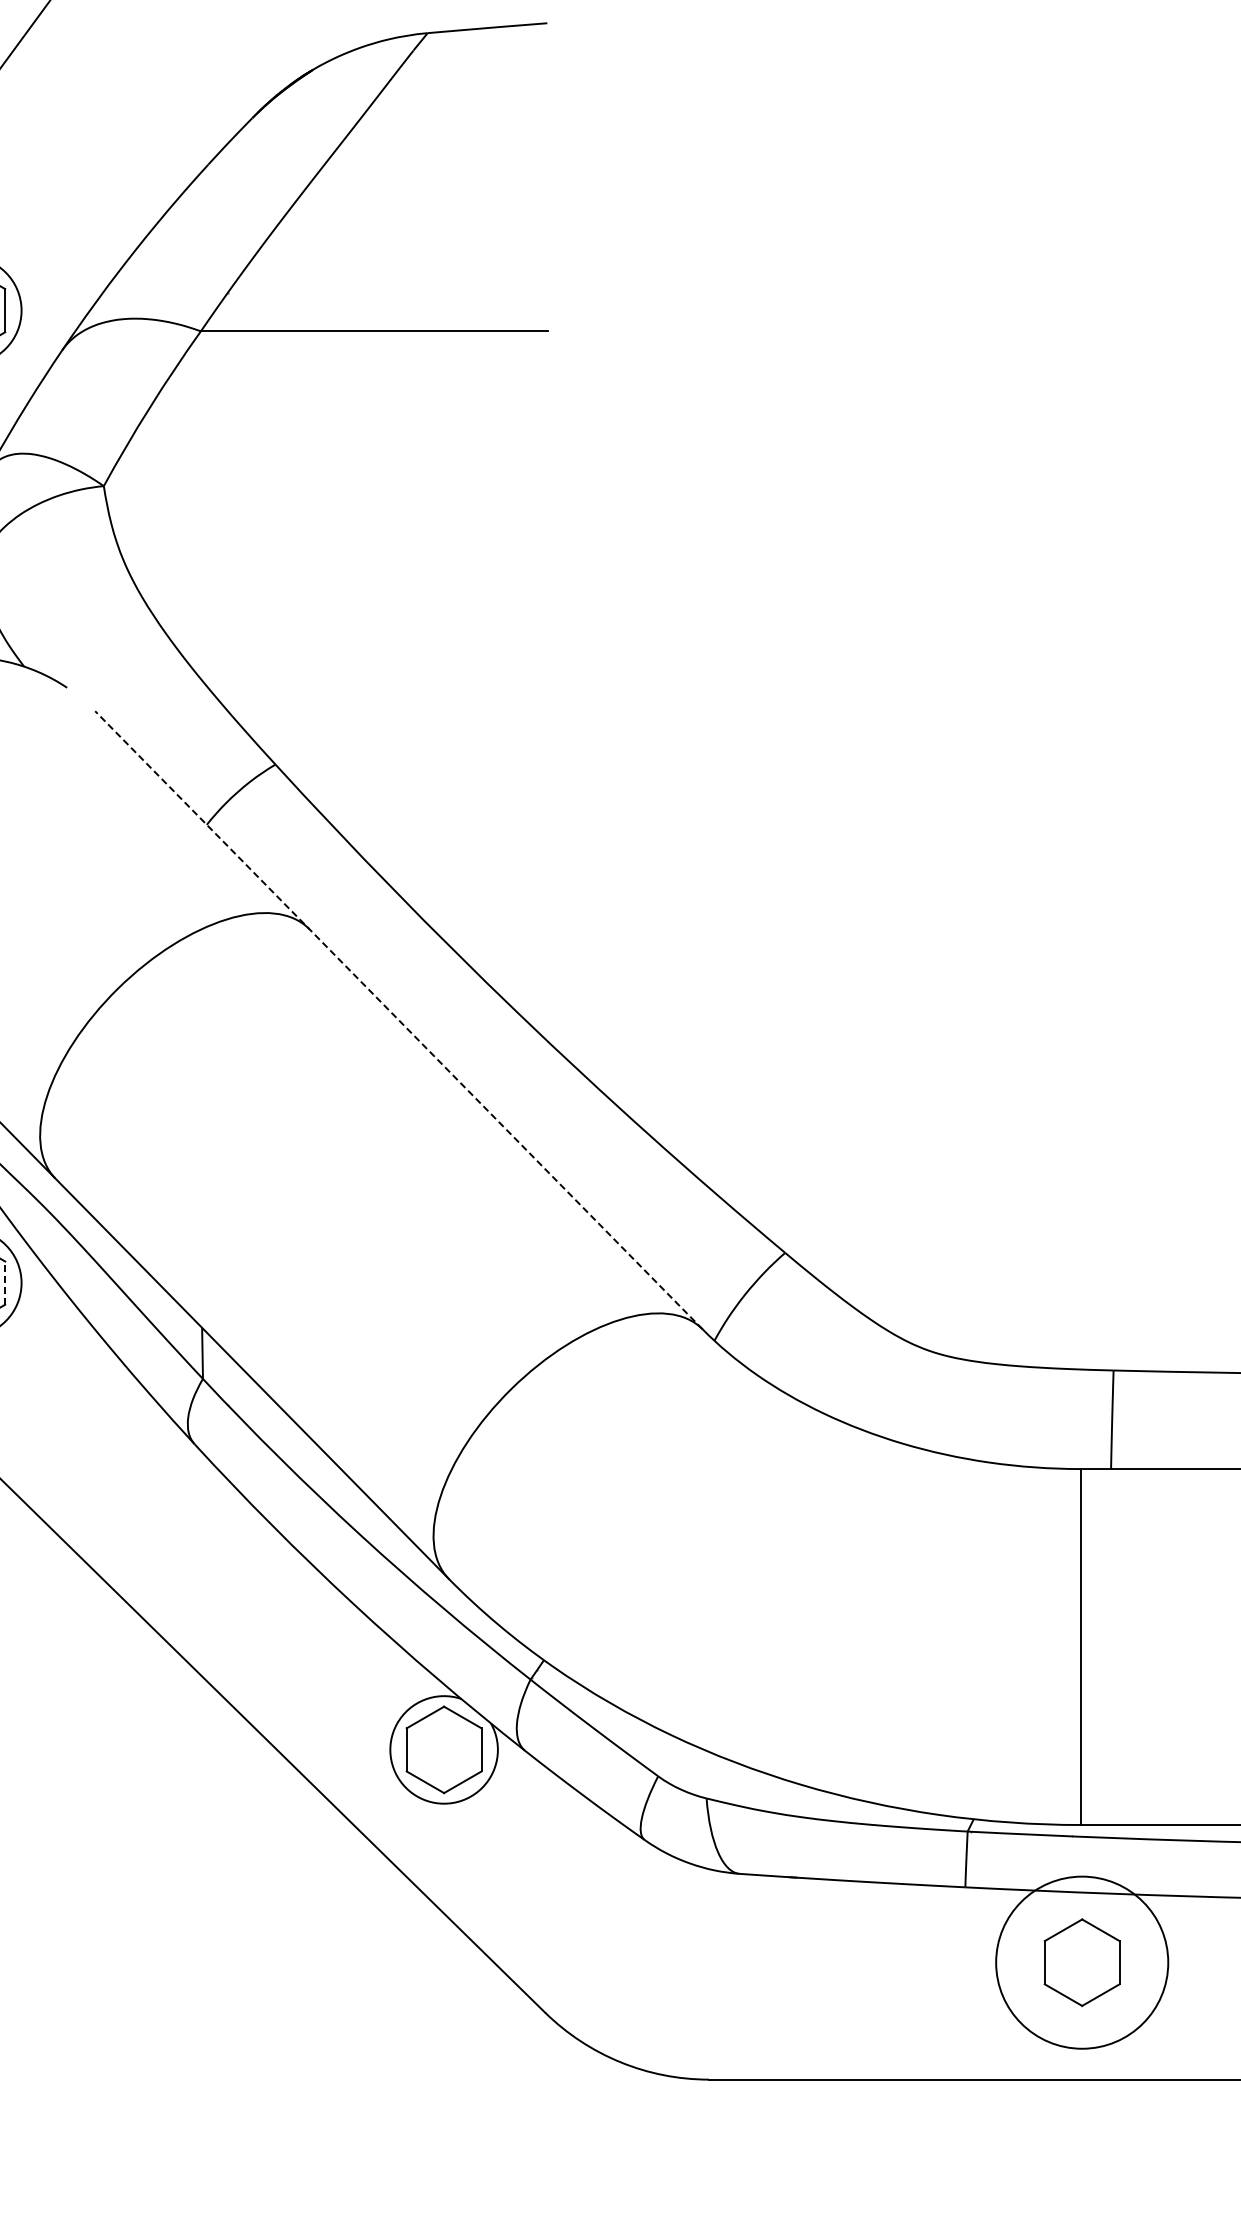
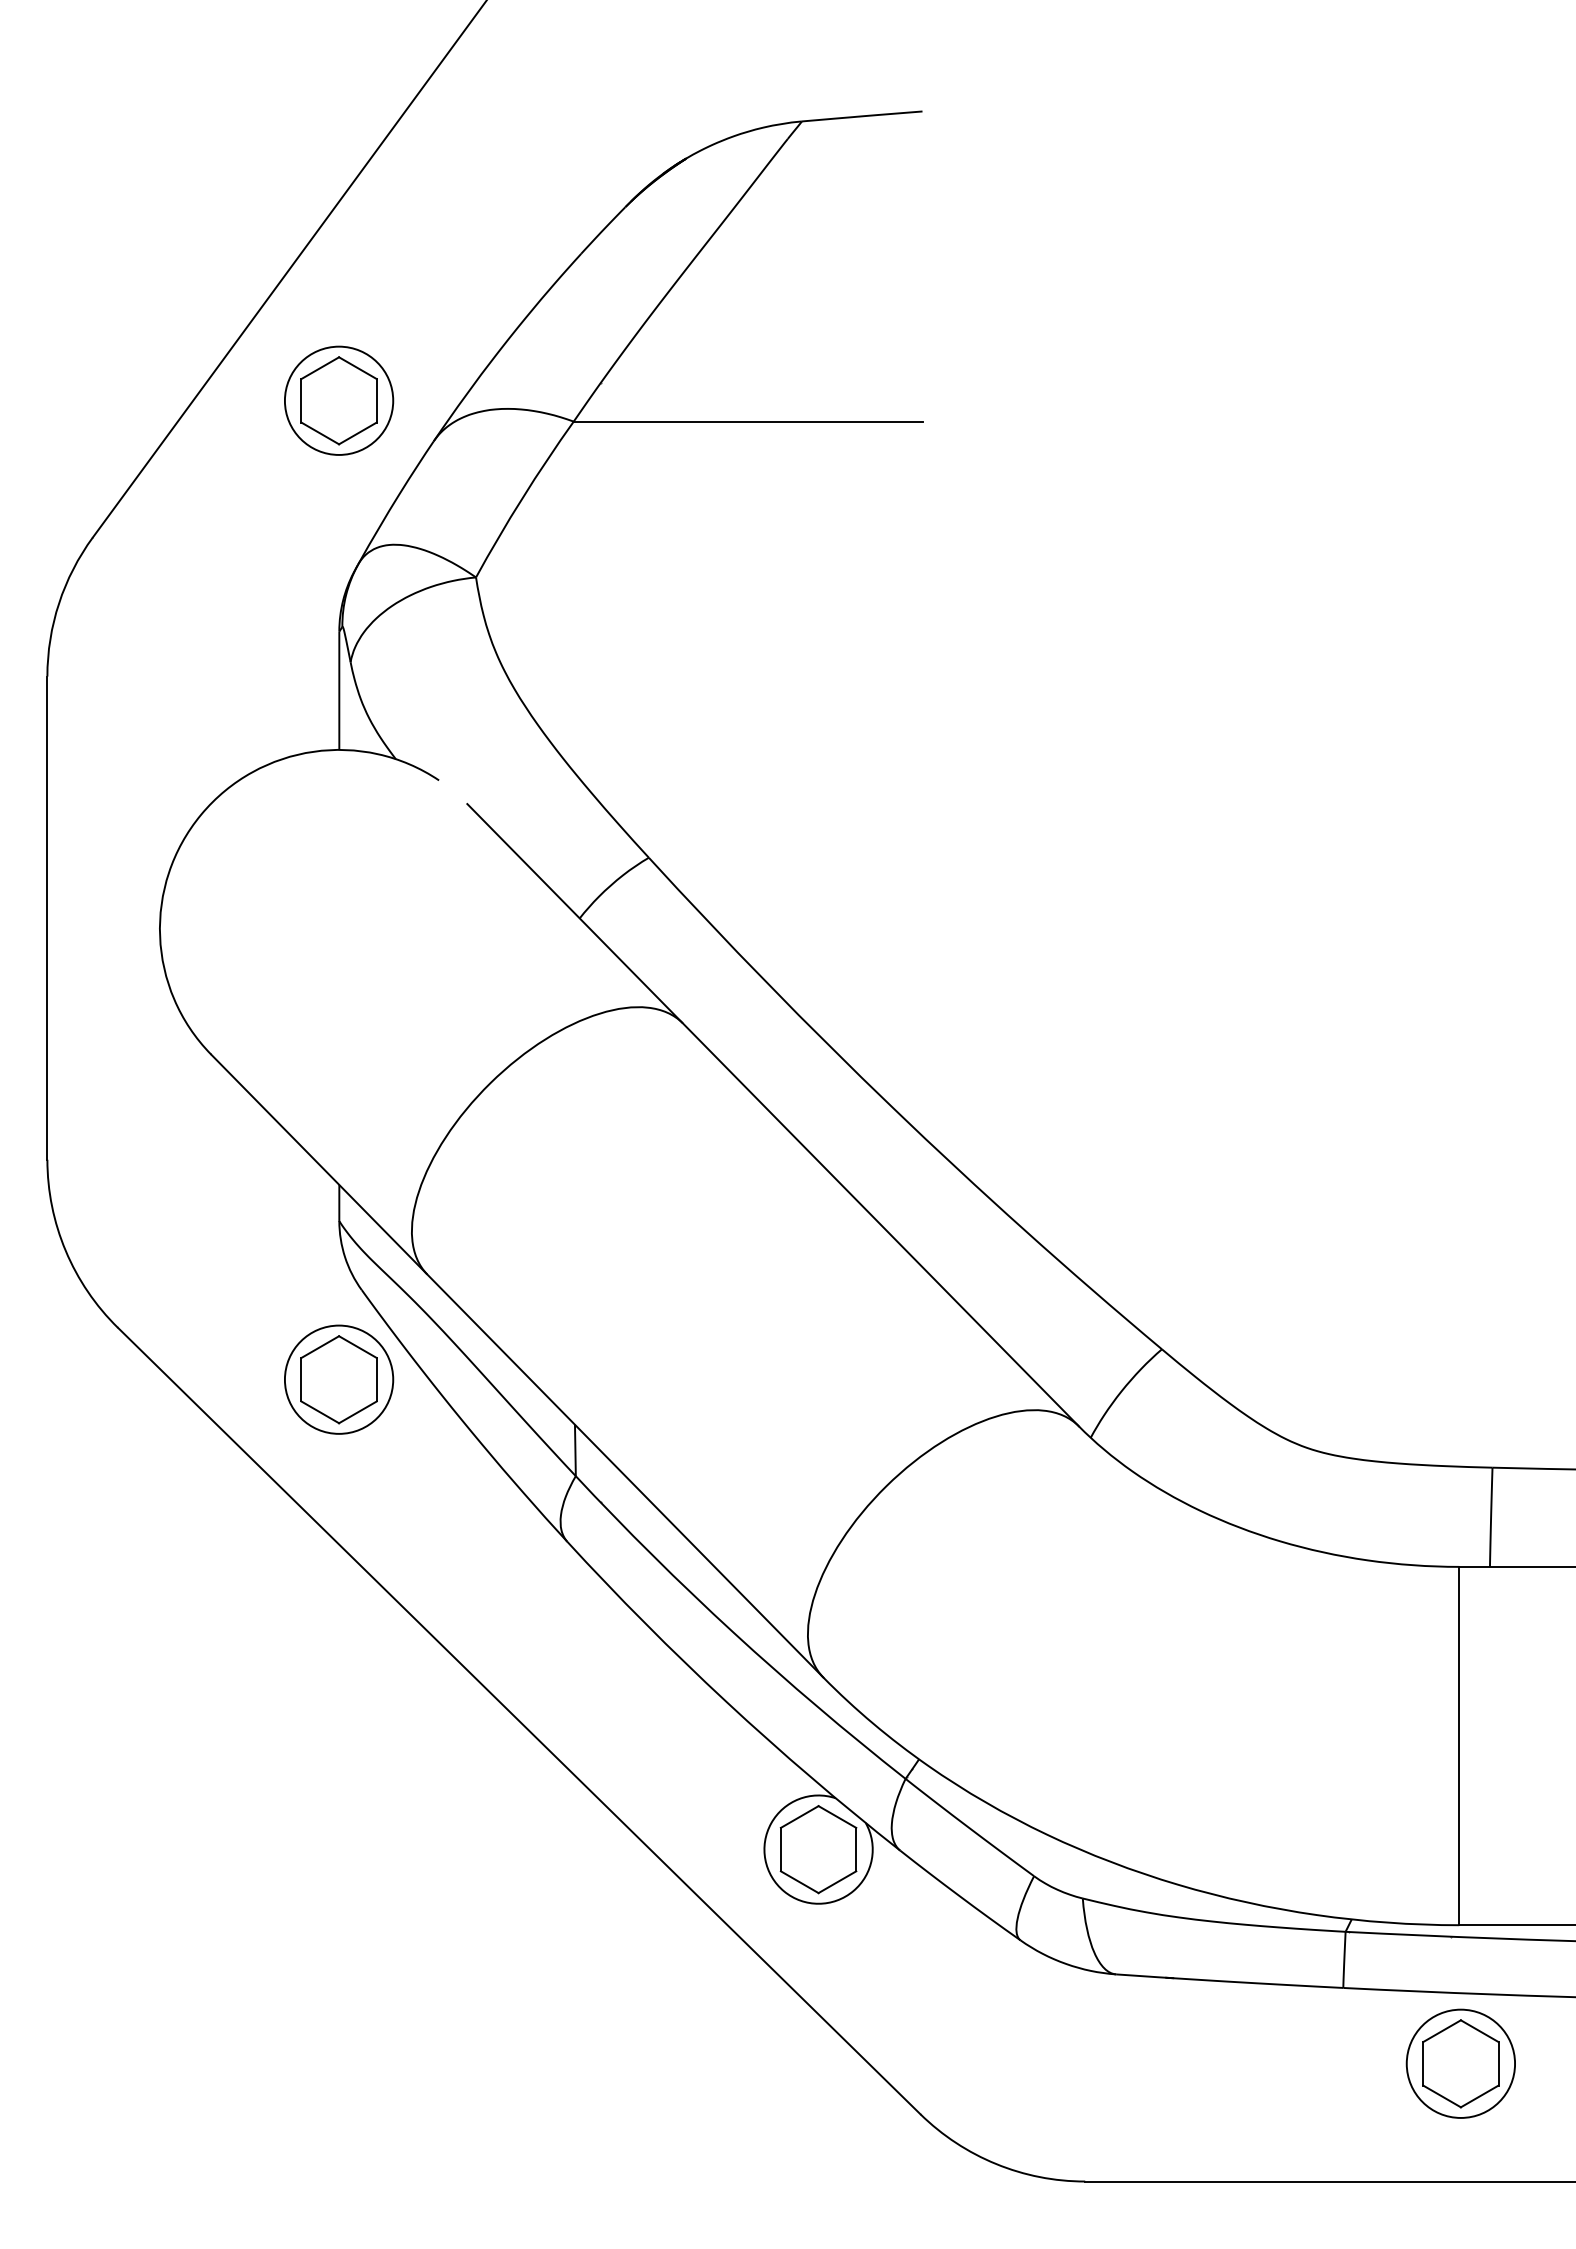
line: (398, 1019) -> (772, 1114), dashed -> solid
line: (4, 1282) -> (376, 1379), dashed -> solid
circle: (1081, 1962) -> (1460, 2063), size x0.62

